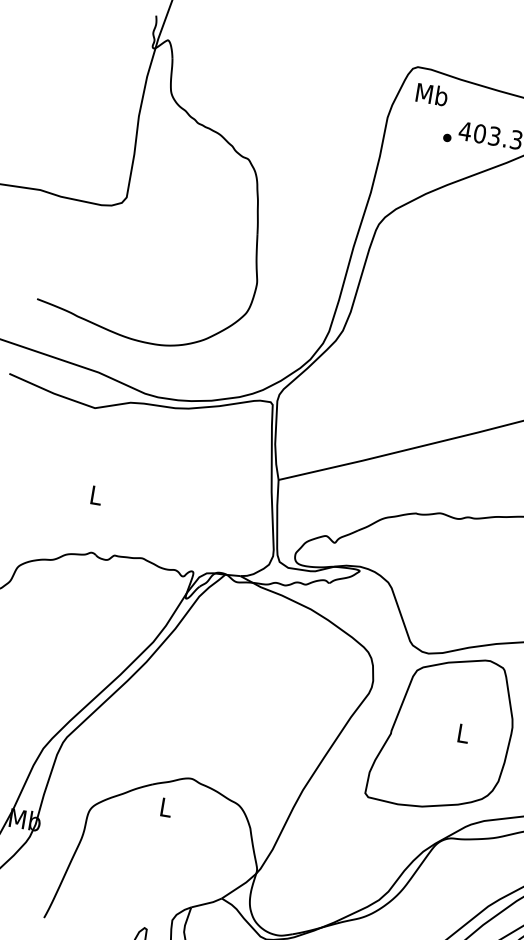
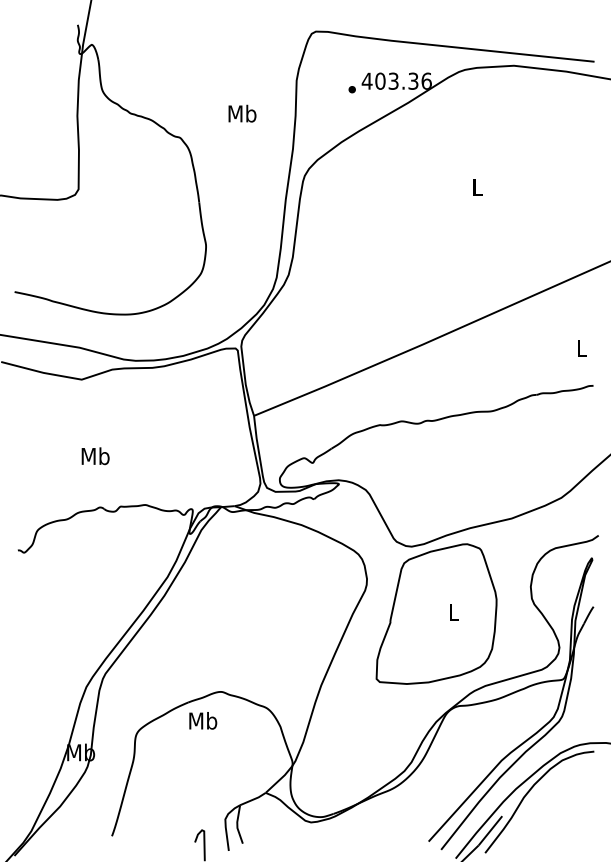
text: (432, 94) -> (242, 113), moved
text: (96, 495) -> (95, 456), L -> Mb
text: (166, 807) -> (203, 720), L -> Mb

